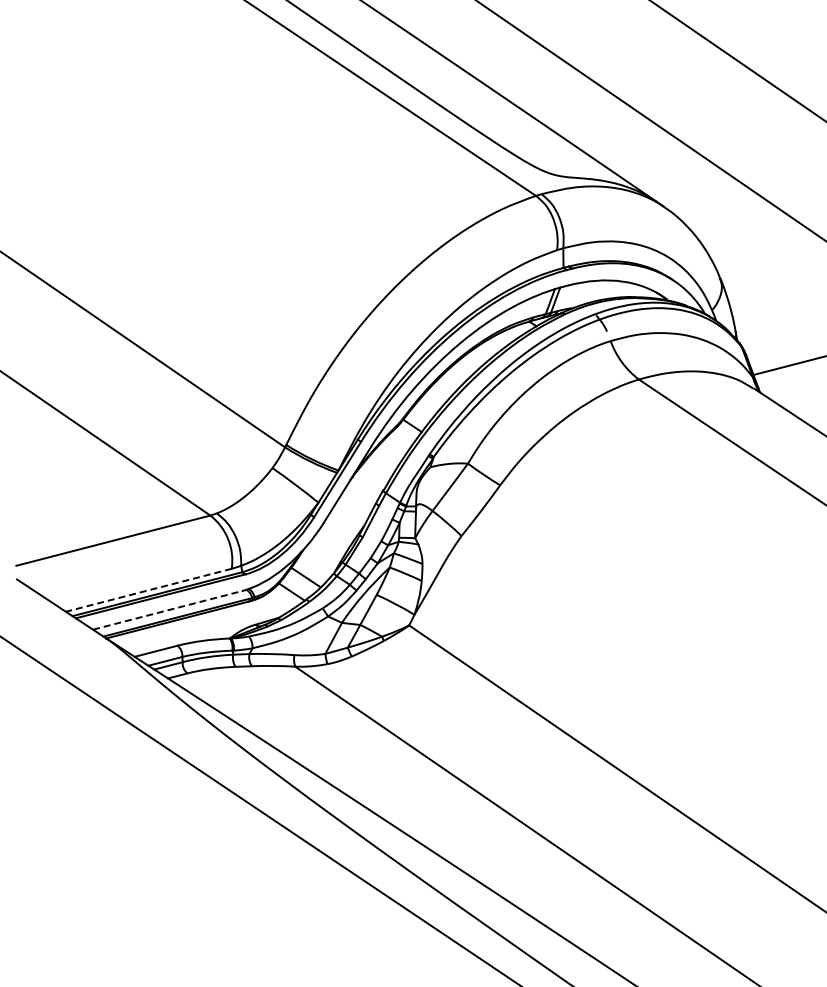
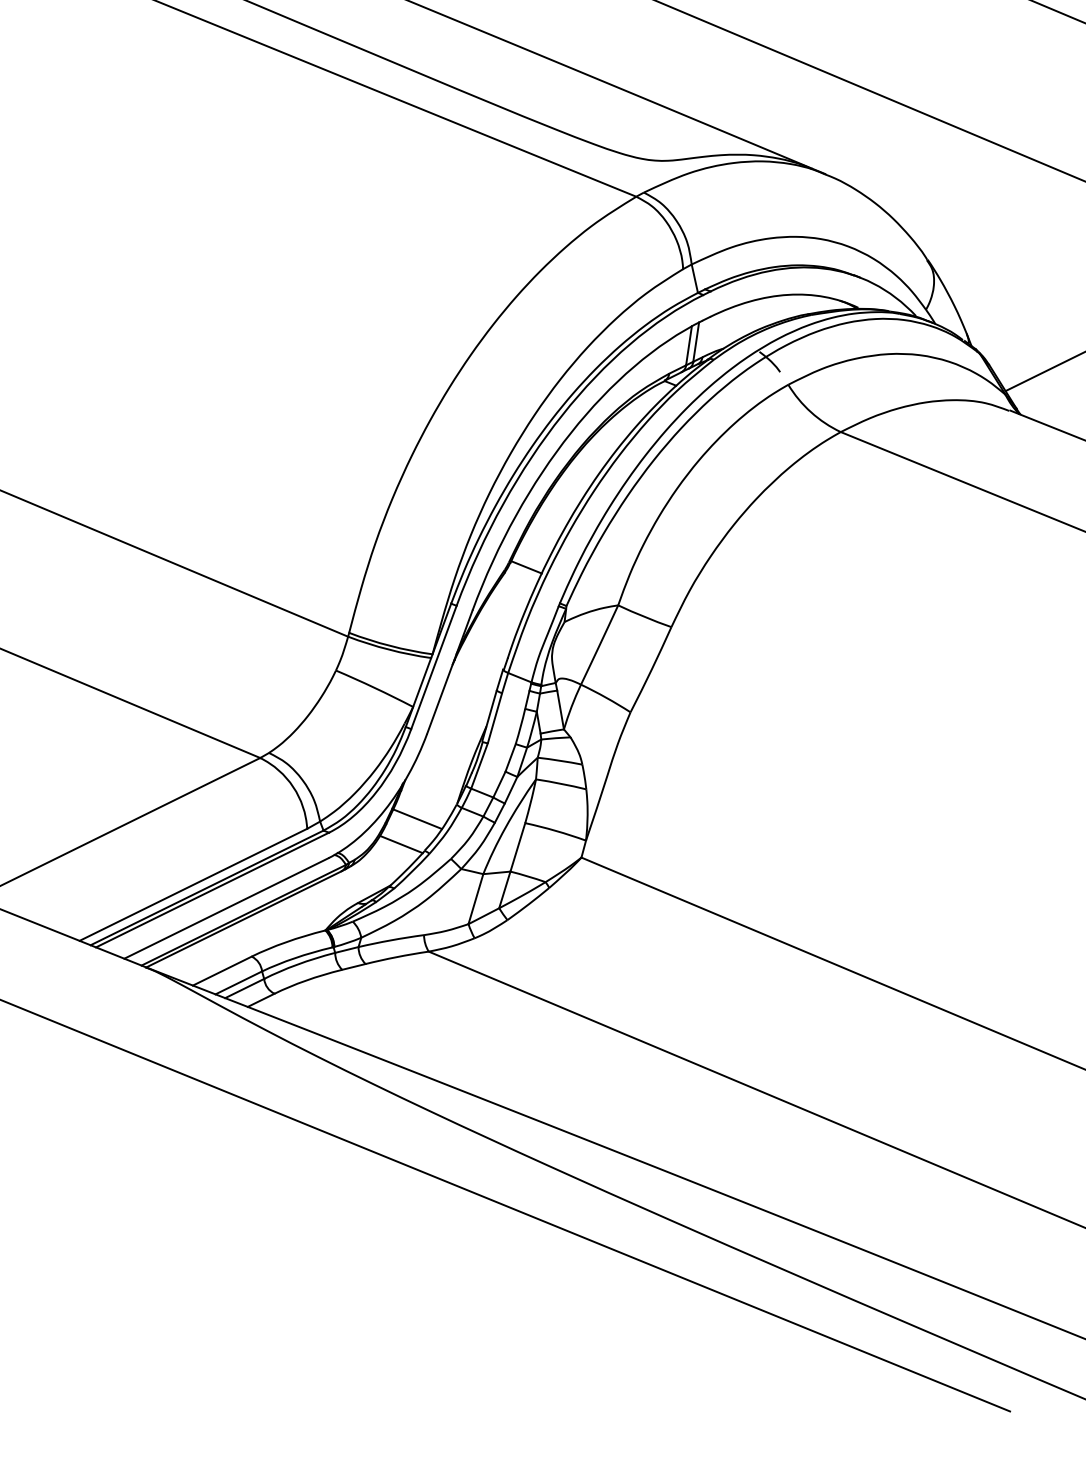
line: (148, 590) -> (193, 885), dashed -> solid
line: (167, 610) -> (226, 908), dashed -> solid

